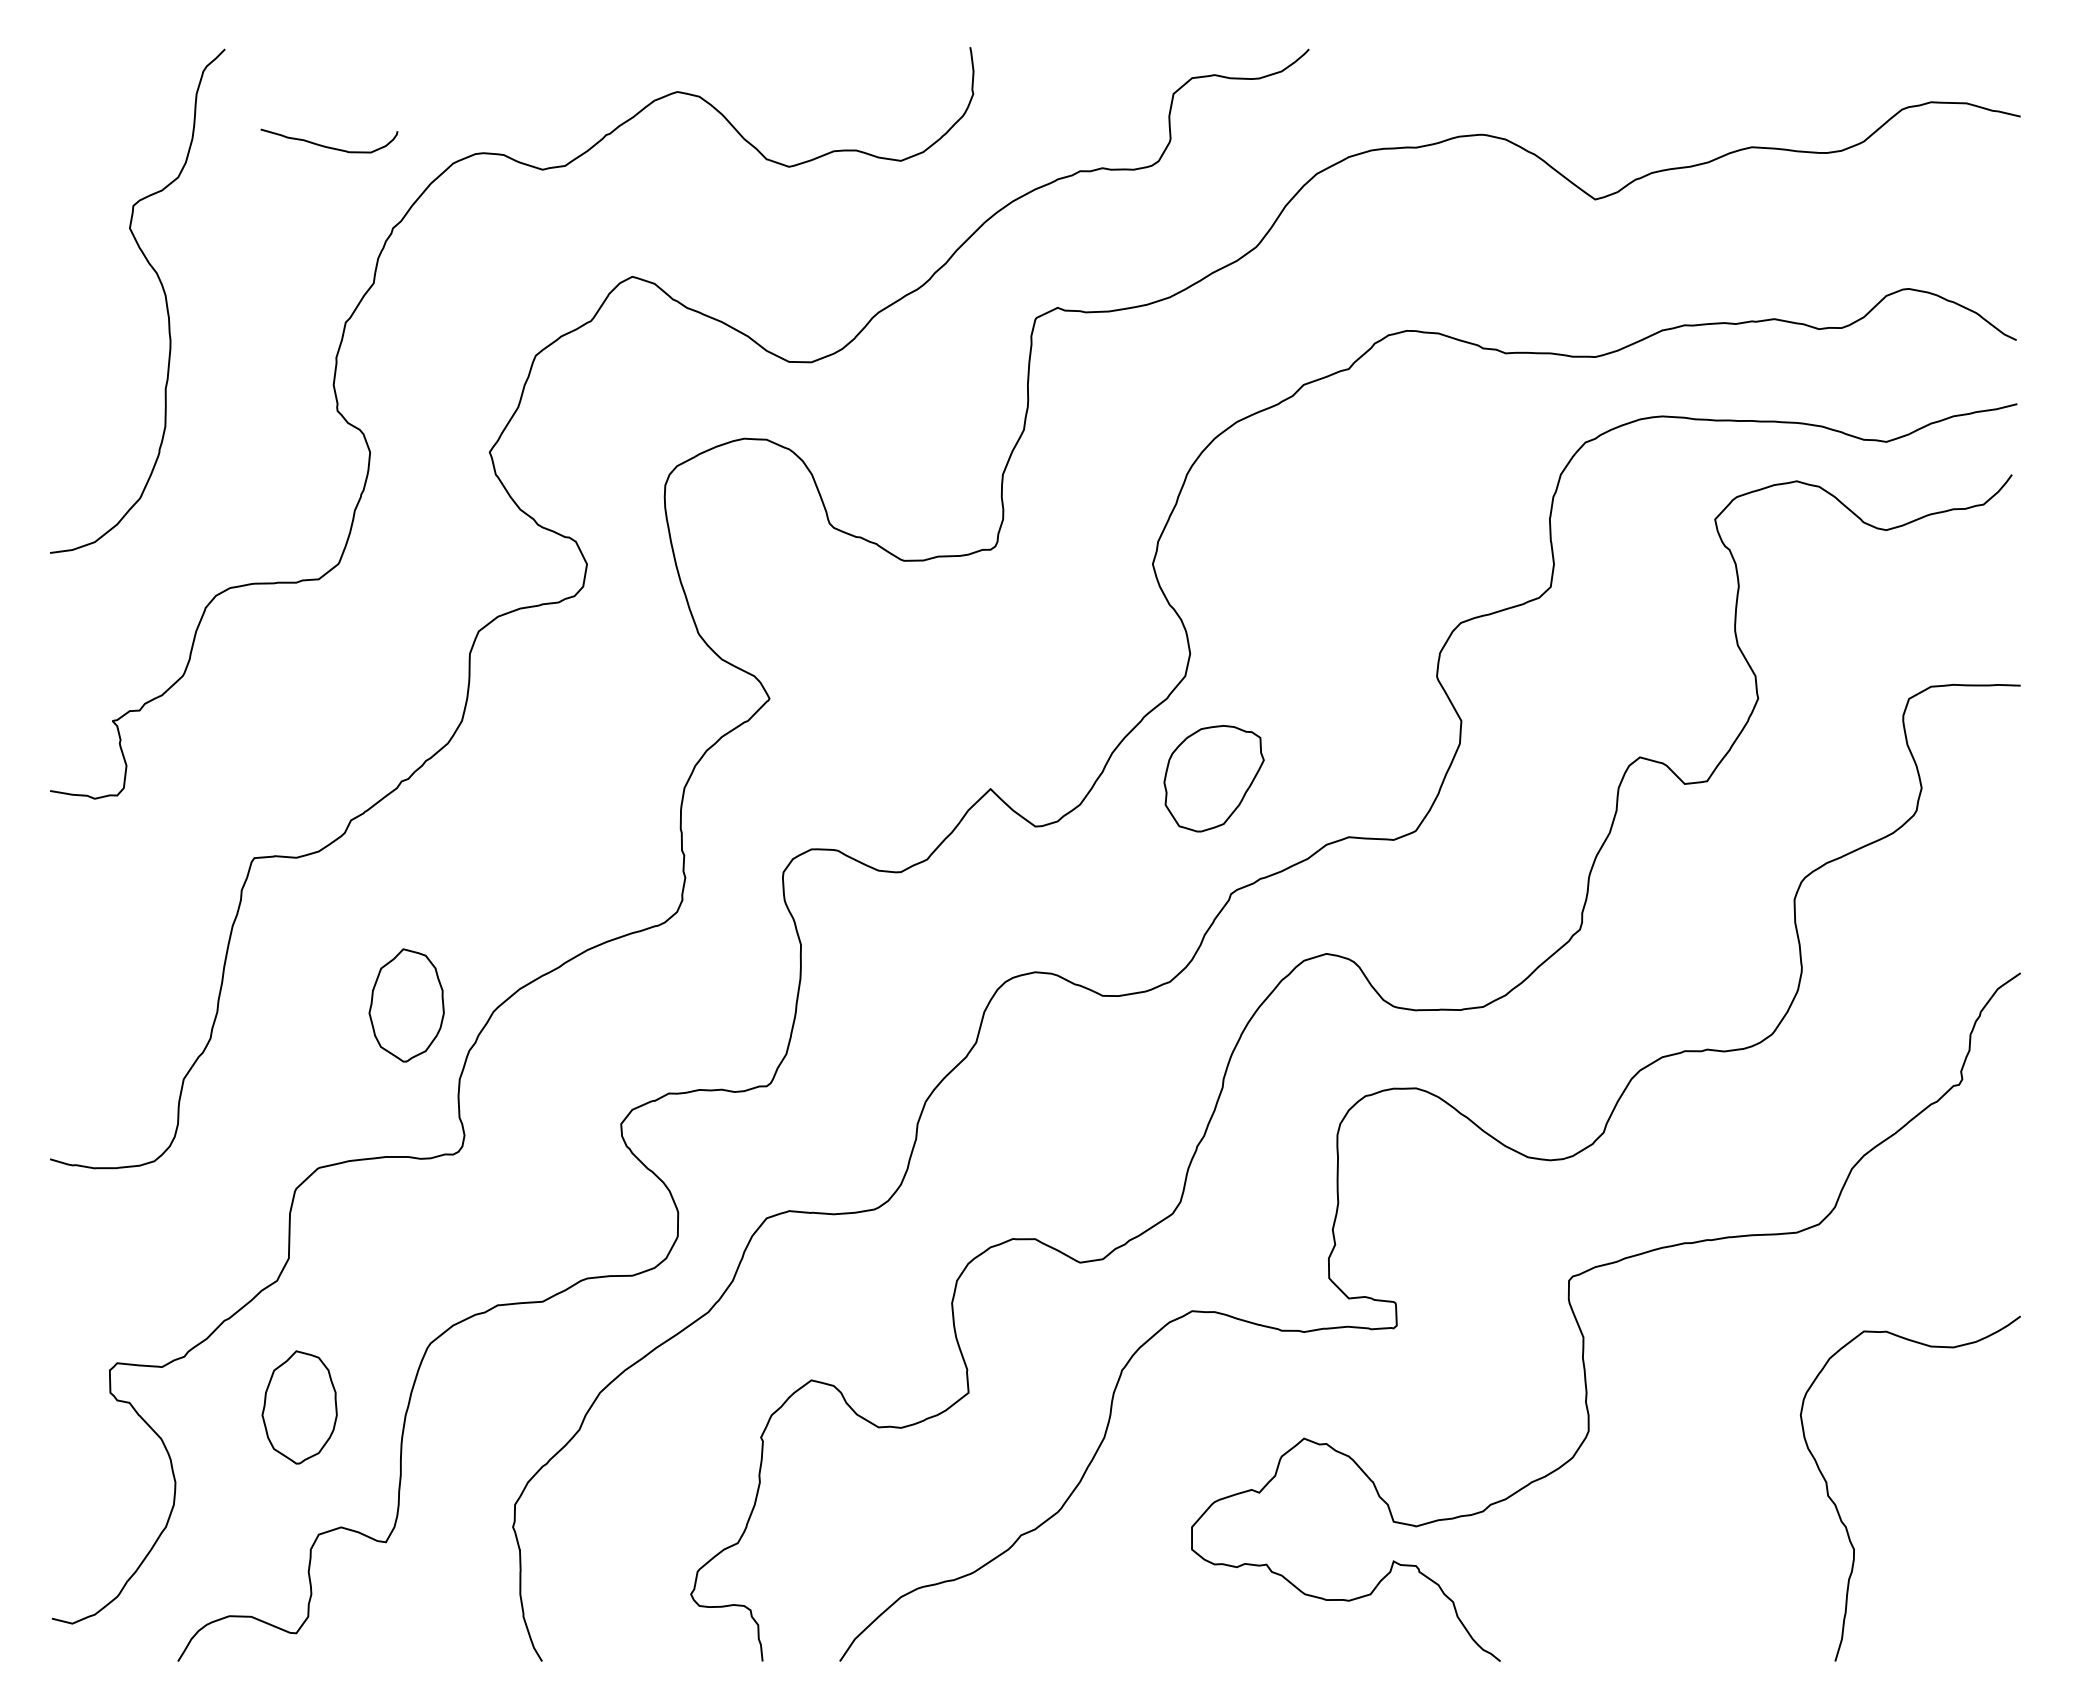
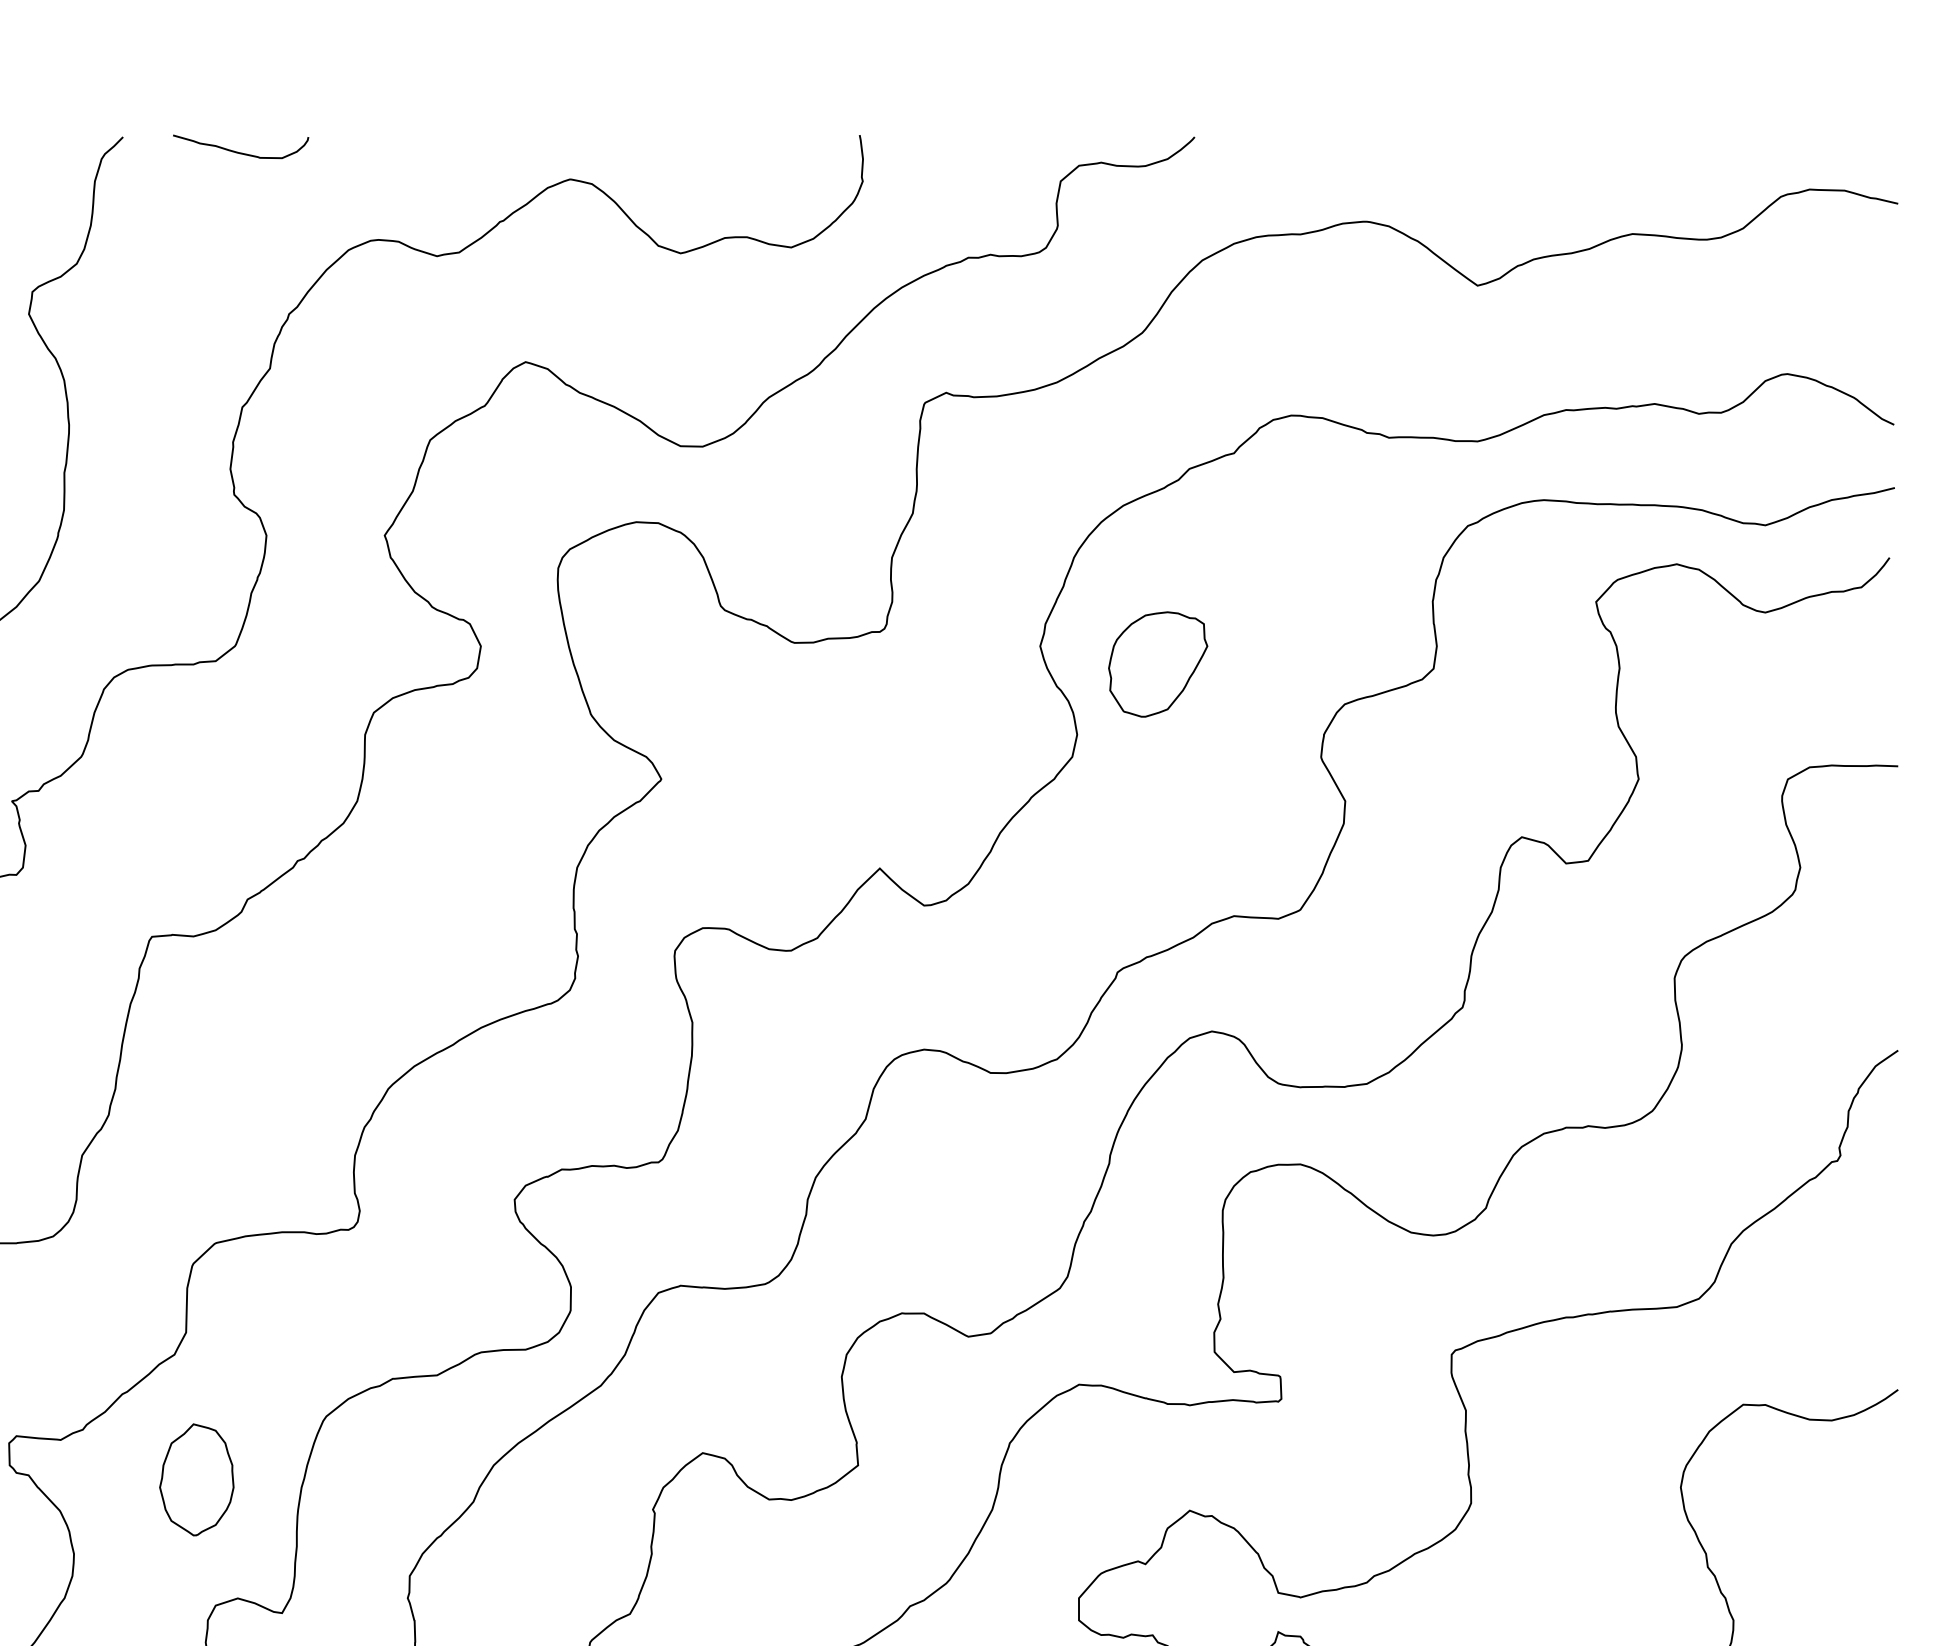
curve: (329, 146) -> (241, 152), moved
part: (1213, 778) -> (1157, 664), moved
part: (406, 1005) -> (302, 1082), removed

